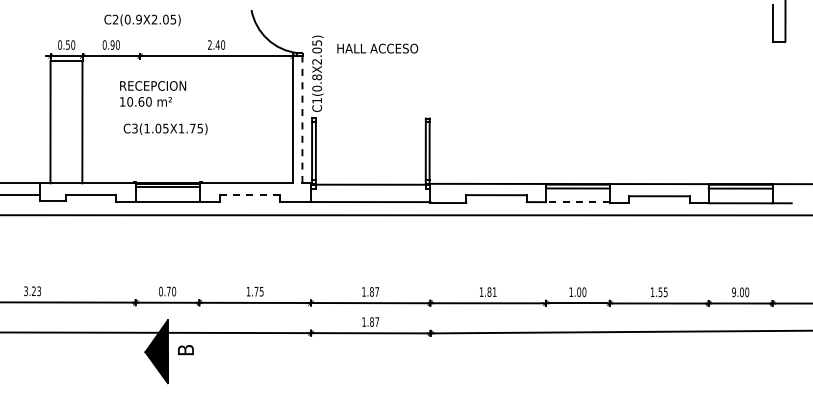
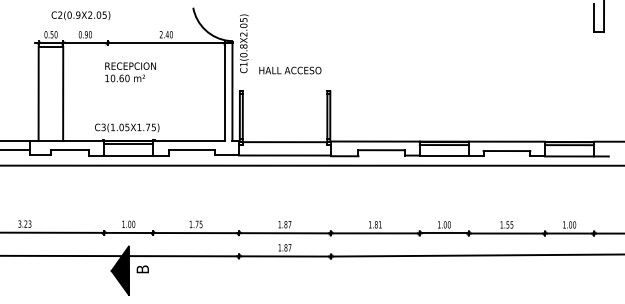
text: (142, 20) -> (80, 15), moved
text: (377, 48) -> (290, 70), moved
text: (317, 73) -> (244, 43), moved
text: (153, 93) -> (130, 71), moved
line: (302, 119) -> (232, 91), dashed -> solid
text: (165, 128) -> (127, 127), moved
line: (249, 194) -> (191, 149), dashed -> solid
line: (577, 202) -> (444, 155), dashed -> solid
text: (164, 291) -> (126, 224), 0.70 -> 1.00
text: (734, 292) -> (564, 225), 9.00 -> 1.00

